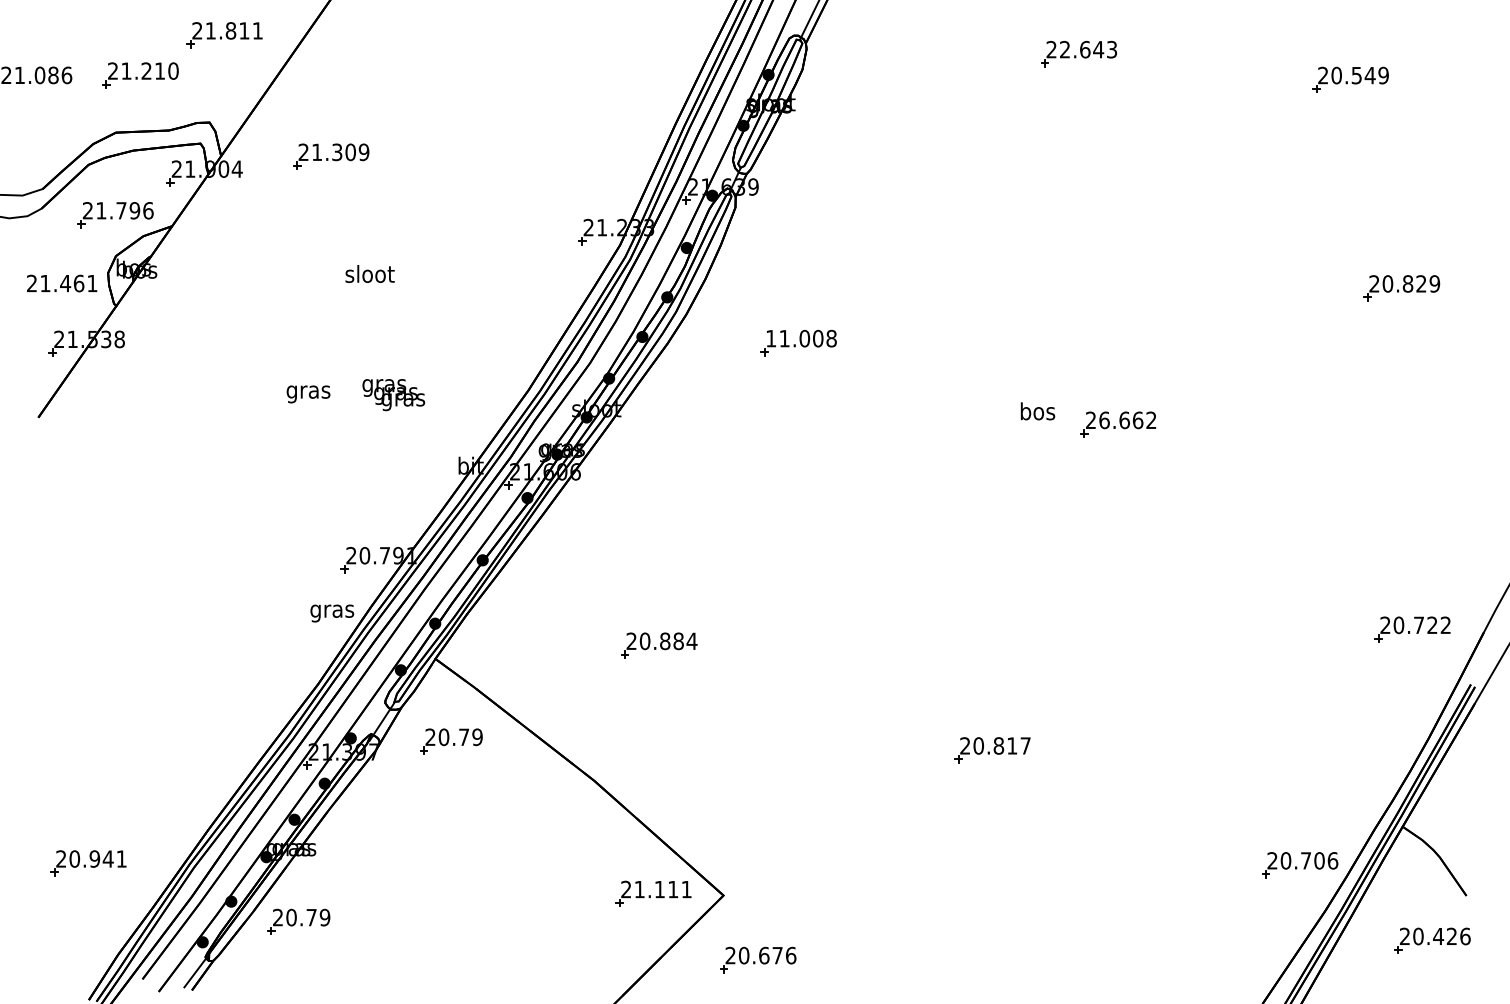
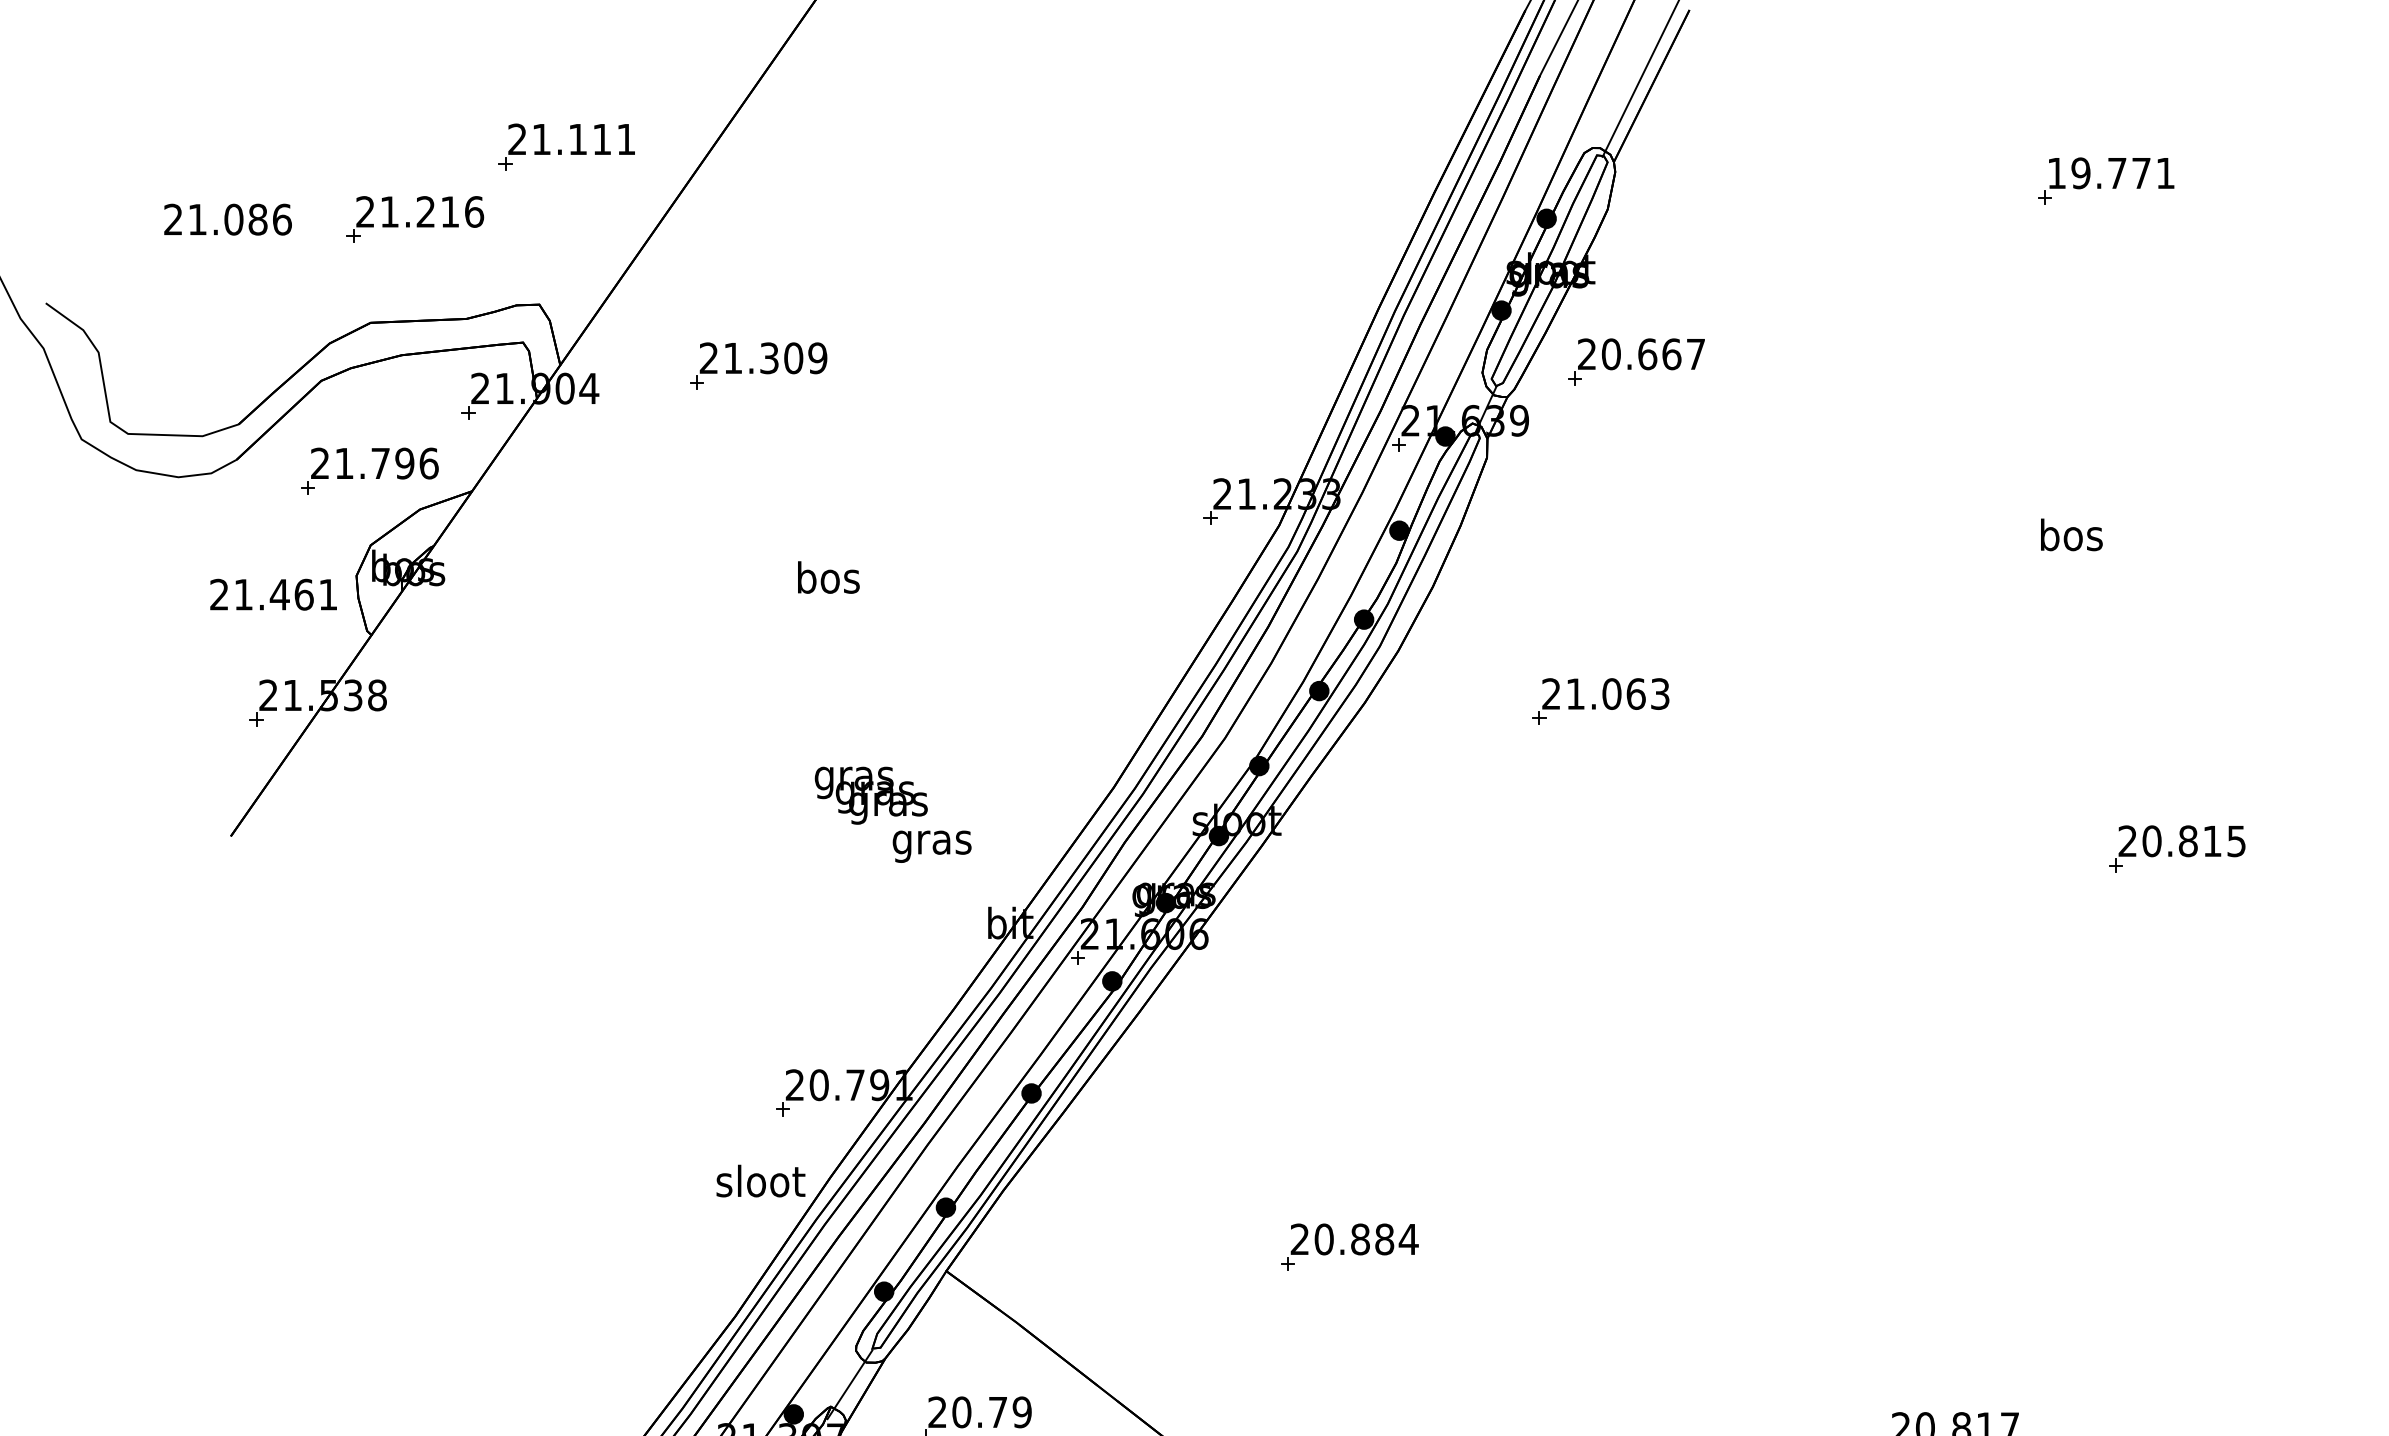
text: (230, 30) -> (577, 138), 21.811 -> 21.111
text: (1081, 49) -> (2110, 172), 22.643 -> 19.771
text: (173, 70) -> (474, 210), 21.210 -> 21.216
part: (818, 154) -> (1636, 362), added
text: (369, 274) -> (827, 578), sloot -> bos
text: (801, 338) -> (1606, 693), 11.008 -> 21.063
text: (308, 394) -> (932, 846), moved
text: (1037, 411) -> (2070, 535), moved
text: (1127, 420) -> (2193, 841), 26.662 -> 20.815
text: (332, 610) -> (760, 1183), gras -> sloot

